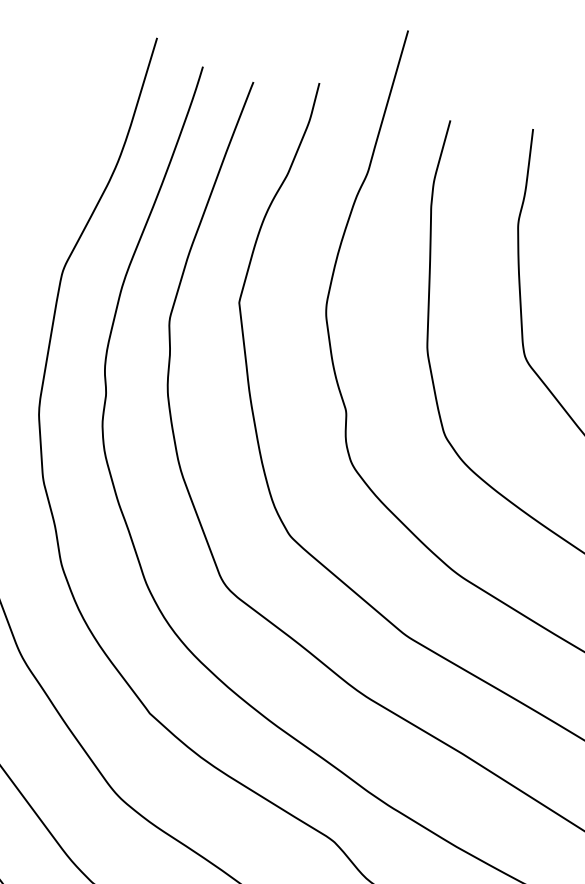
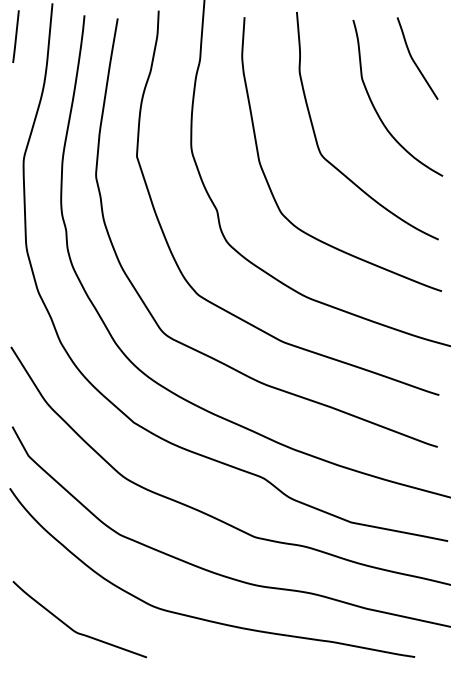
line: (89, 77) -> (15, 36), added

